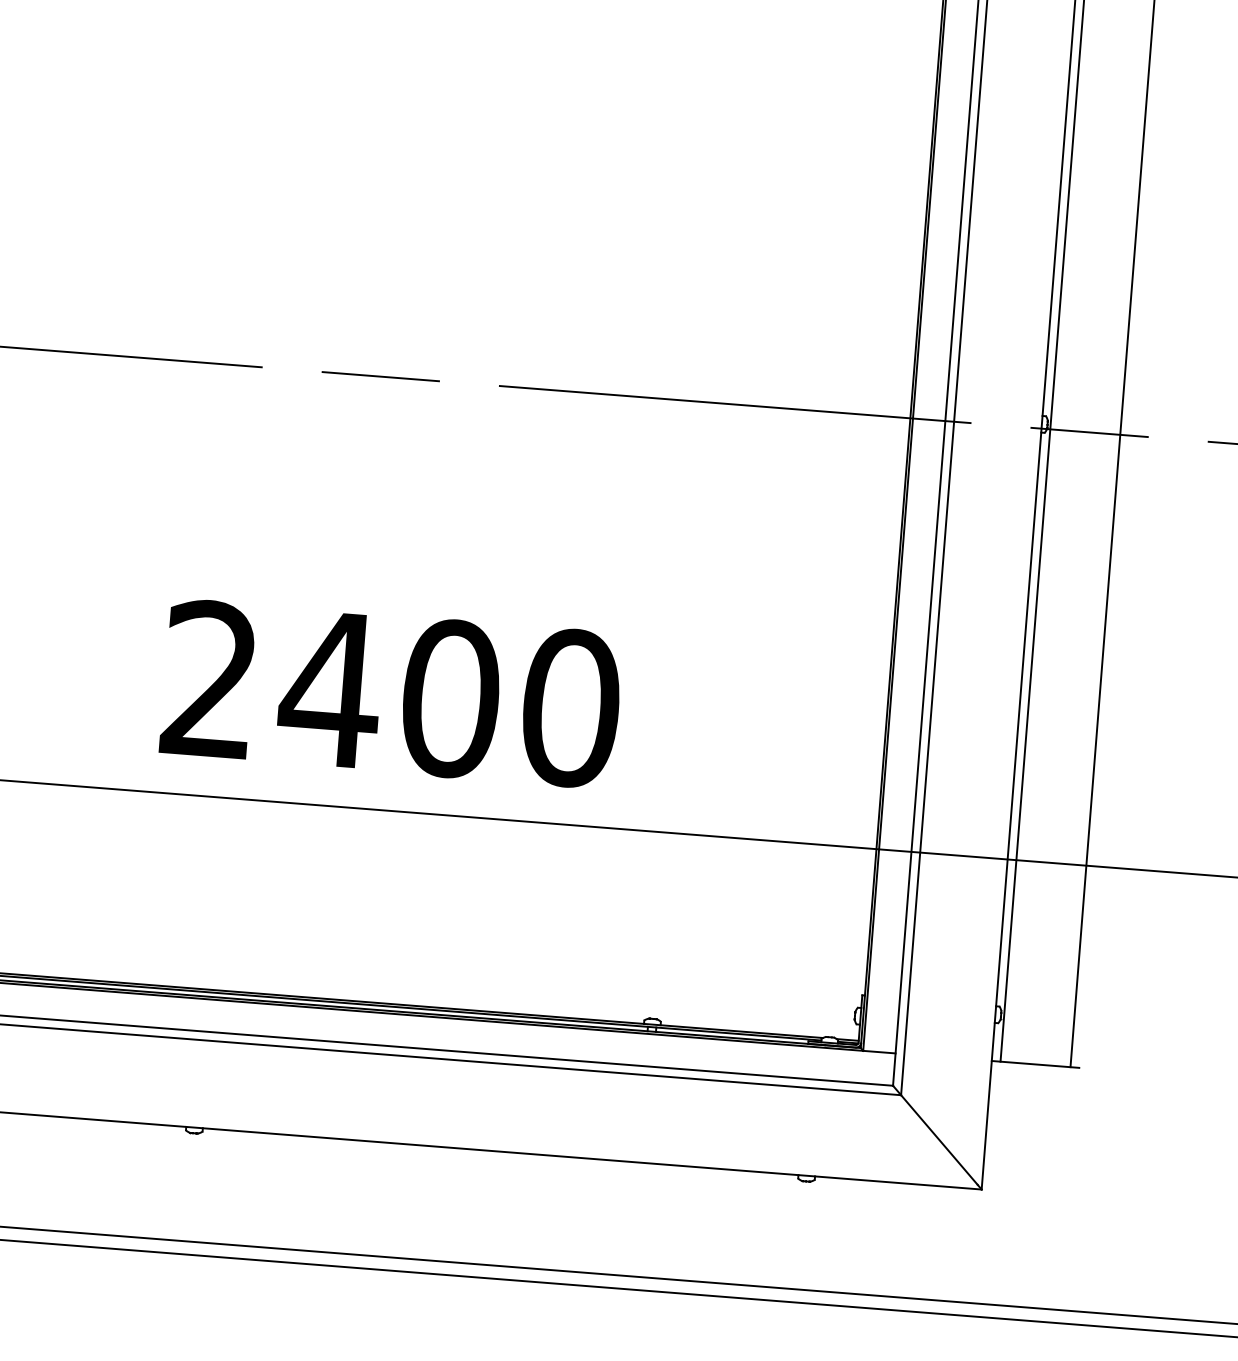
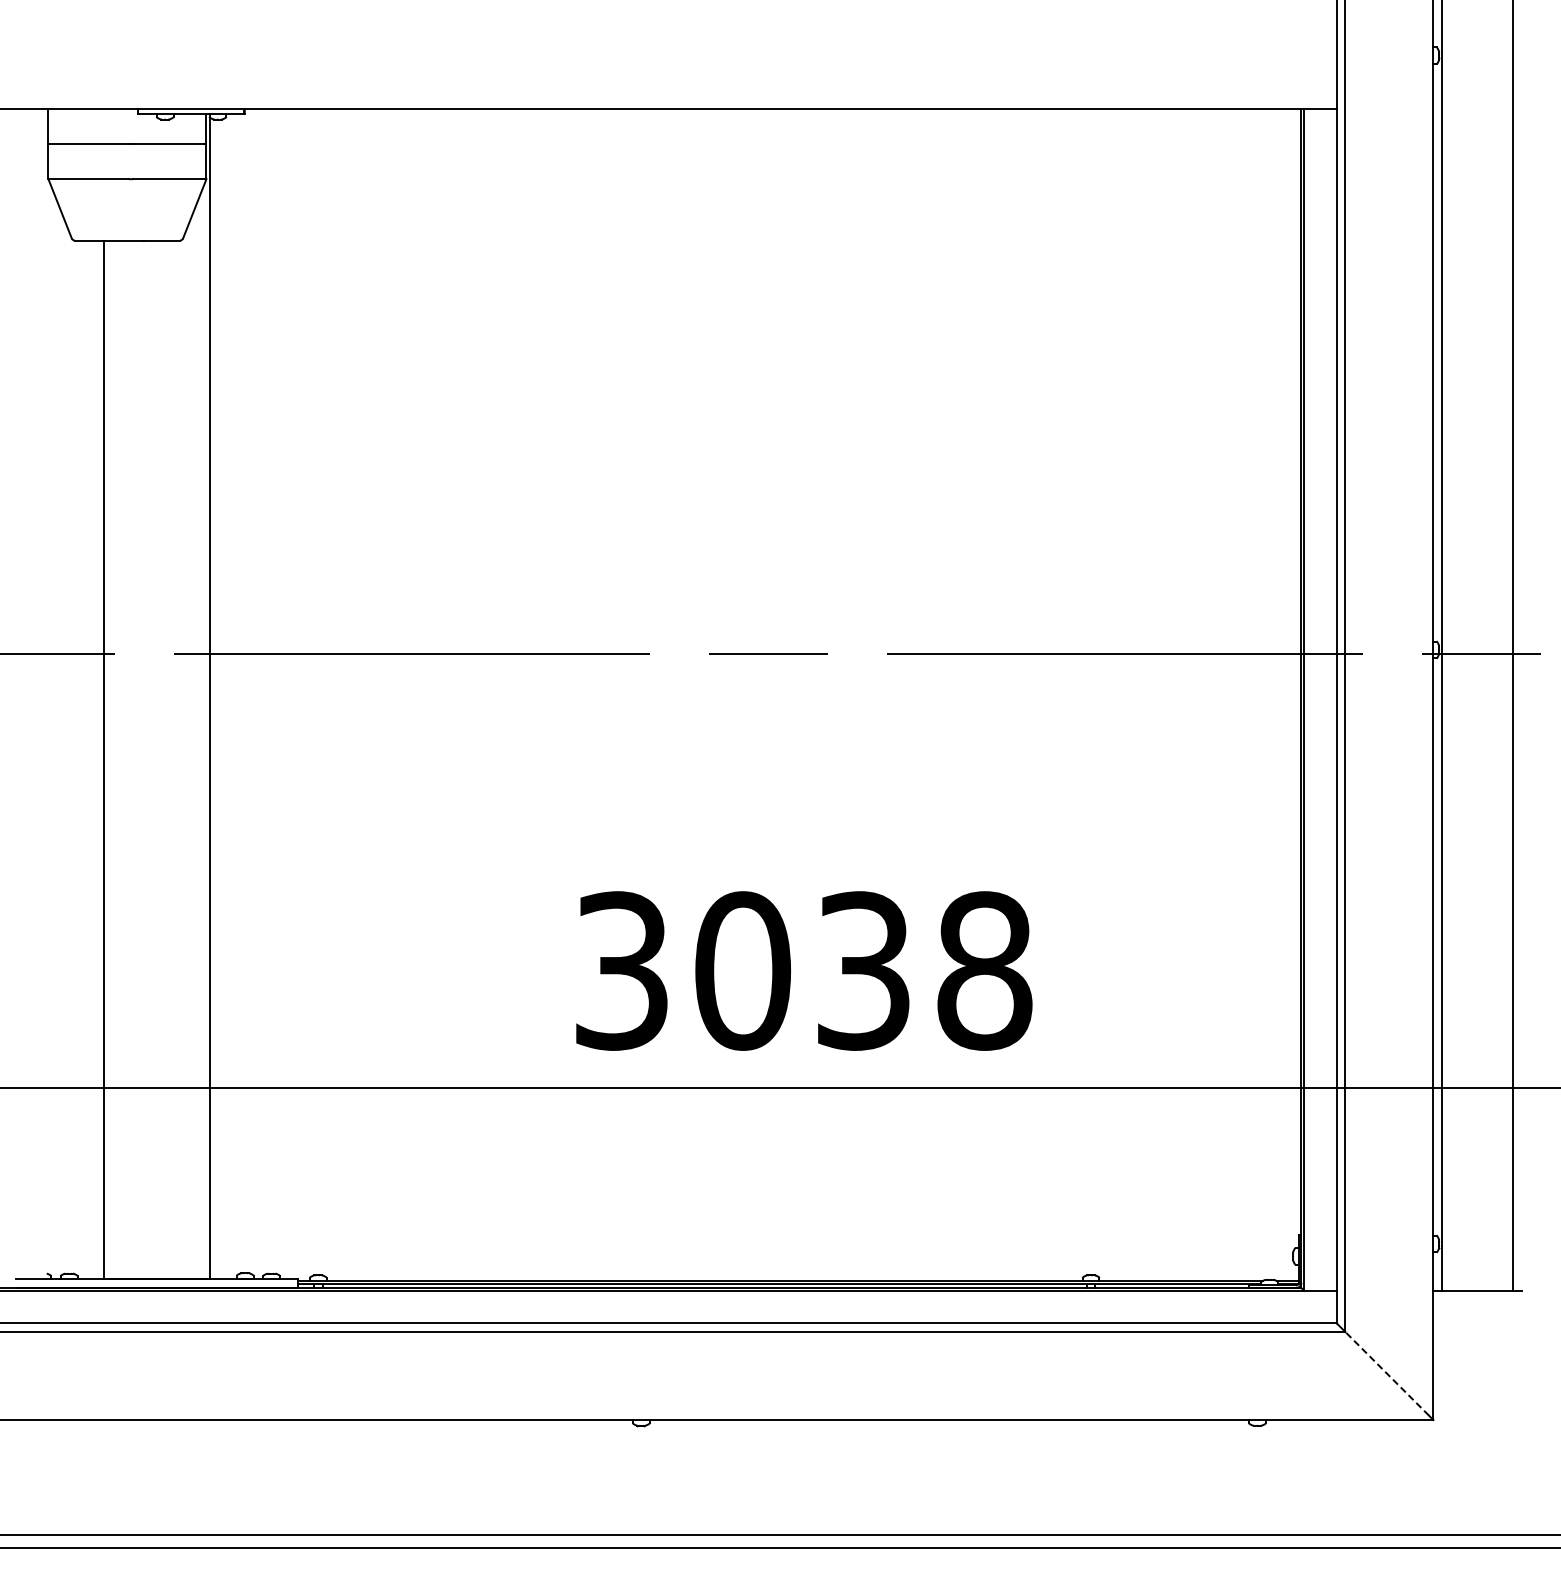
text: (390, 693) -> (803, 970), 2400 -> 3038
line: (938, 1139) -> (1386, 1373), solid -> dashed

